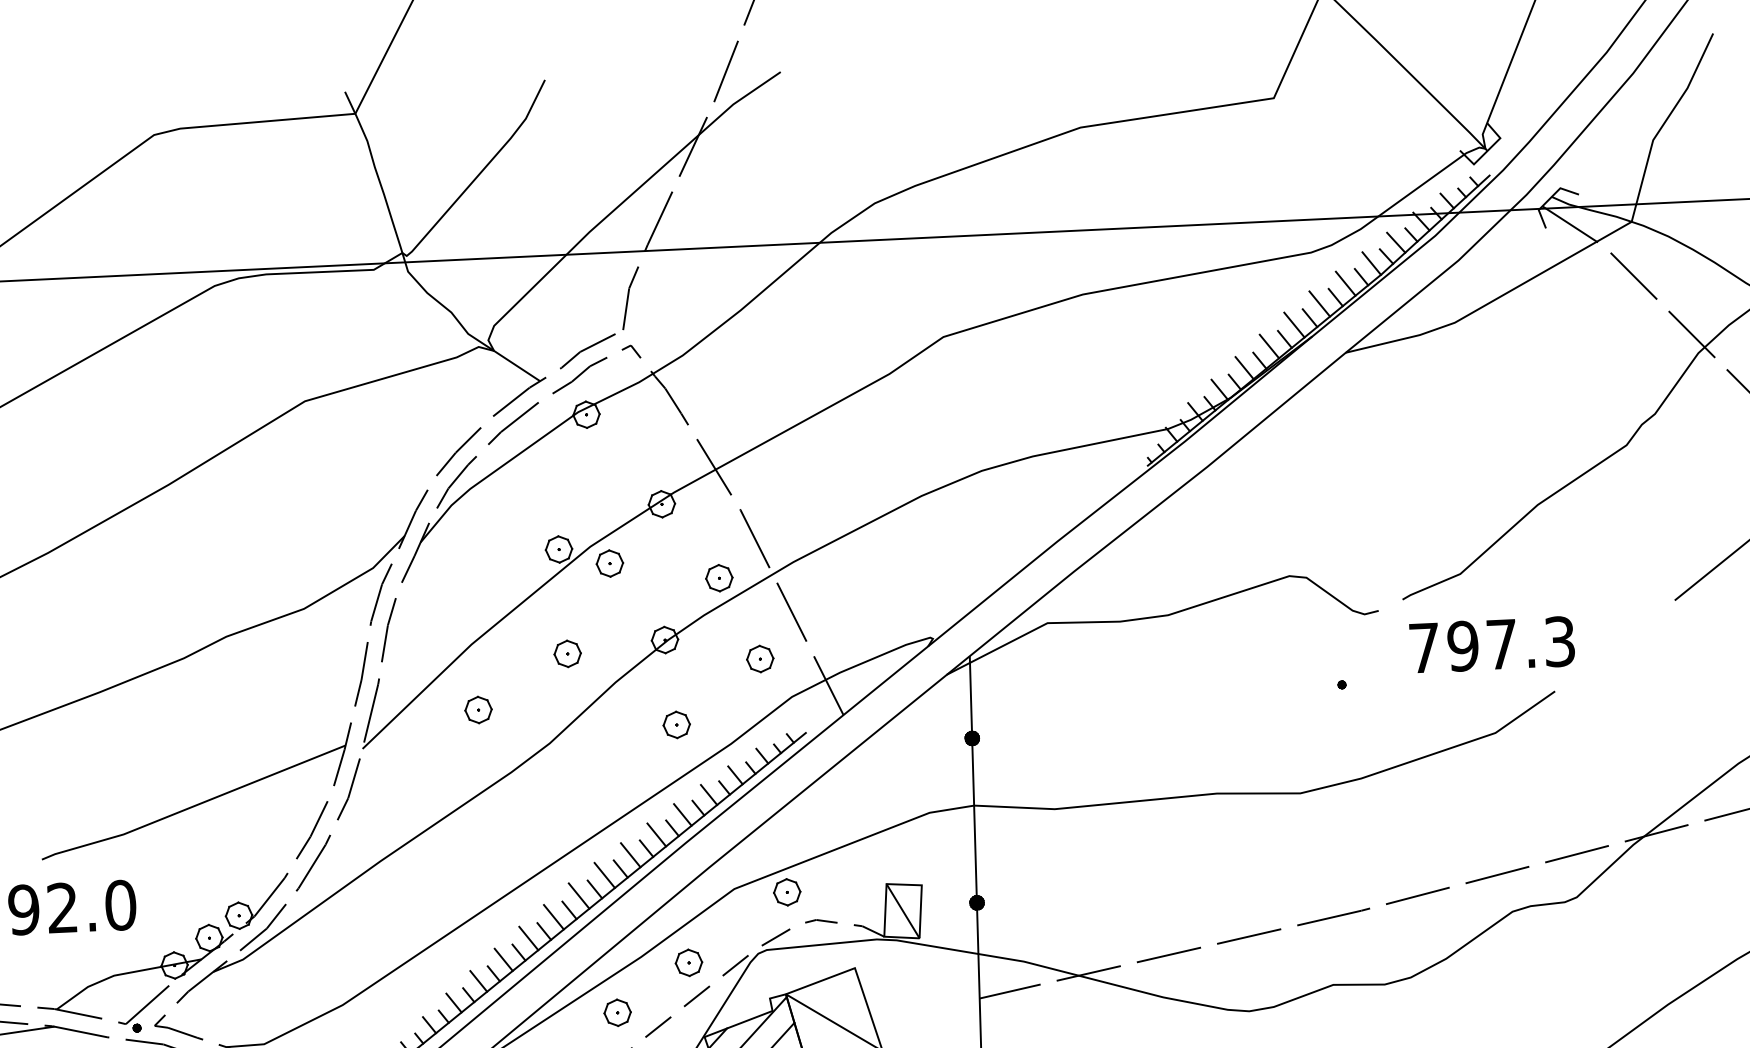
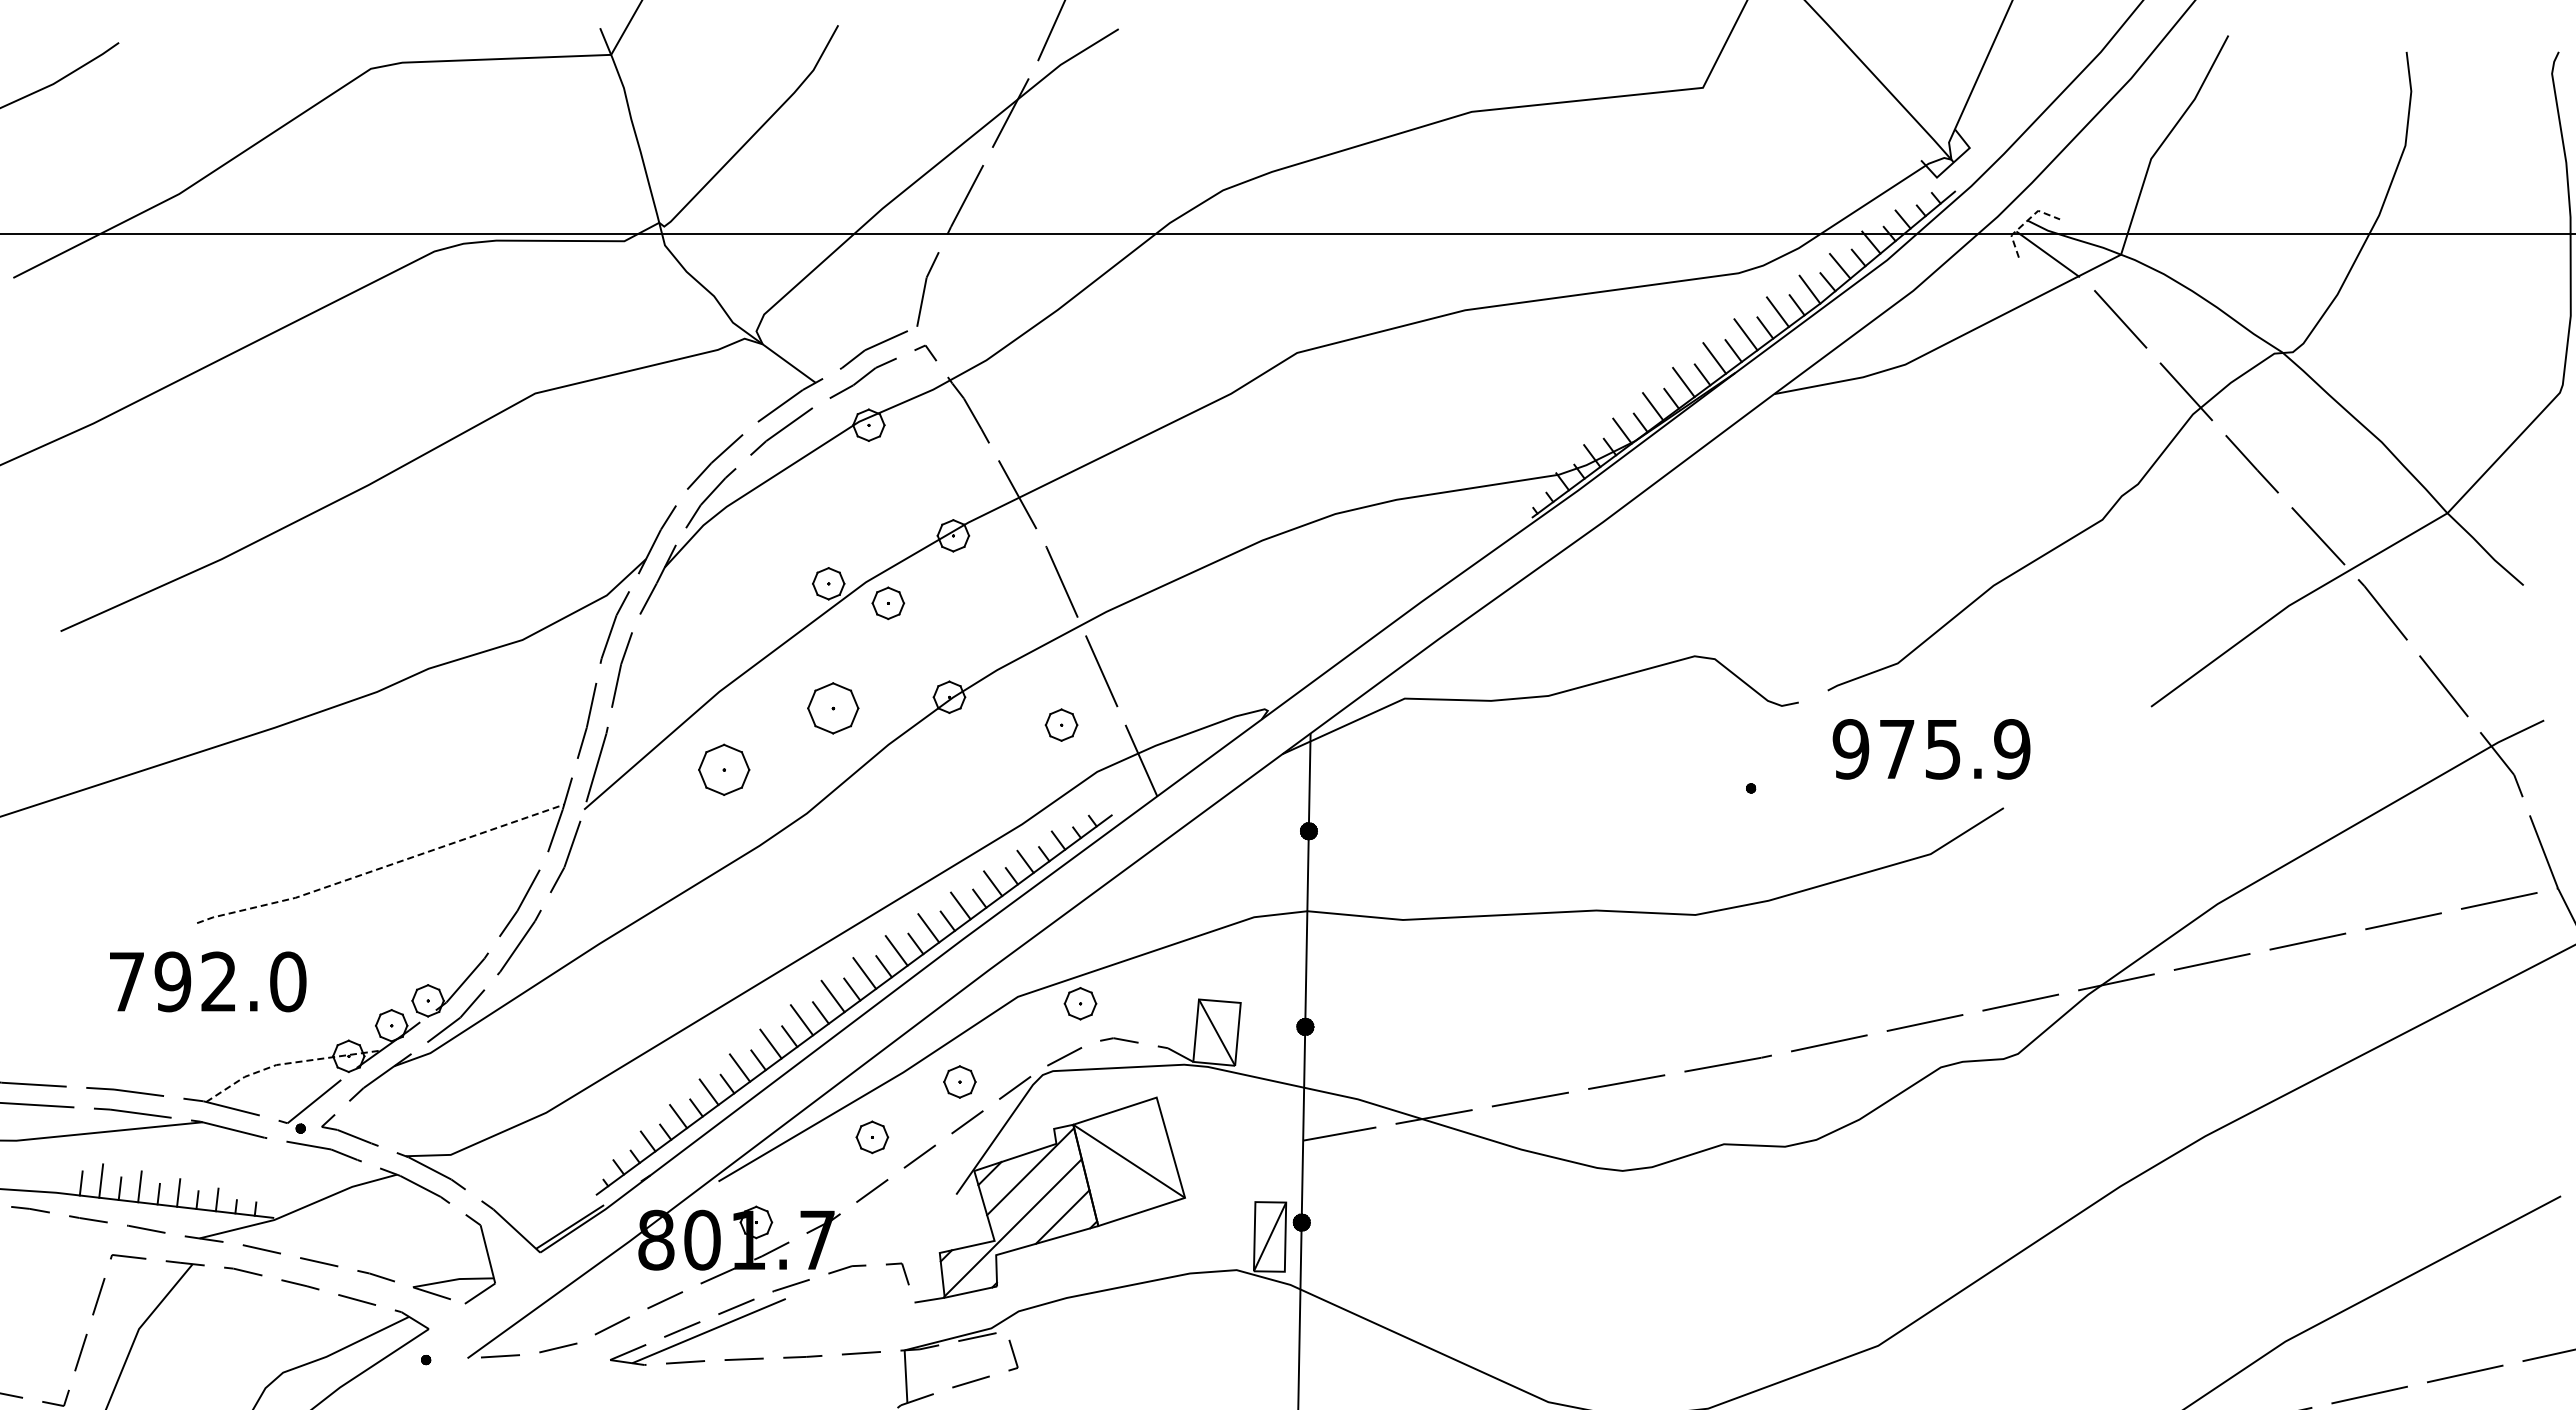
line: (1550, 198) -> (2025, 222), solid -> dashed
part: (719, 577) -> (1017, 626), removed
text: (1492, 645) -> (1931, 749), 797.3 -> 975.9
part: (567, 653) -> (832, 707), size x1.6
part: (478, 709) -> (723, 769), size x1.6
part: (676, 724) -> (958, 798), removed
line: (194, 806) -> (381, 868), solid -> dashed
line: (124, 973) -> (288, 1063), solid -> dashed

